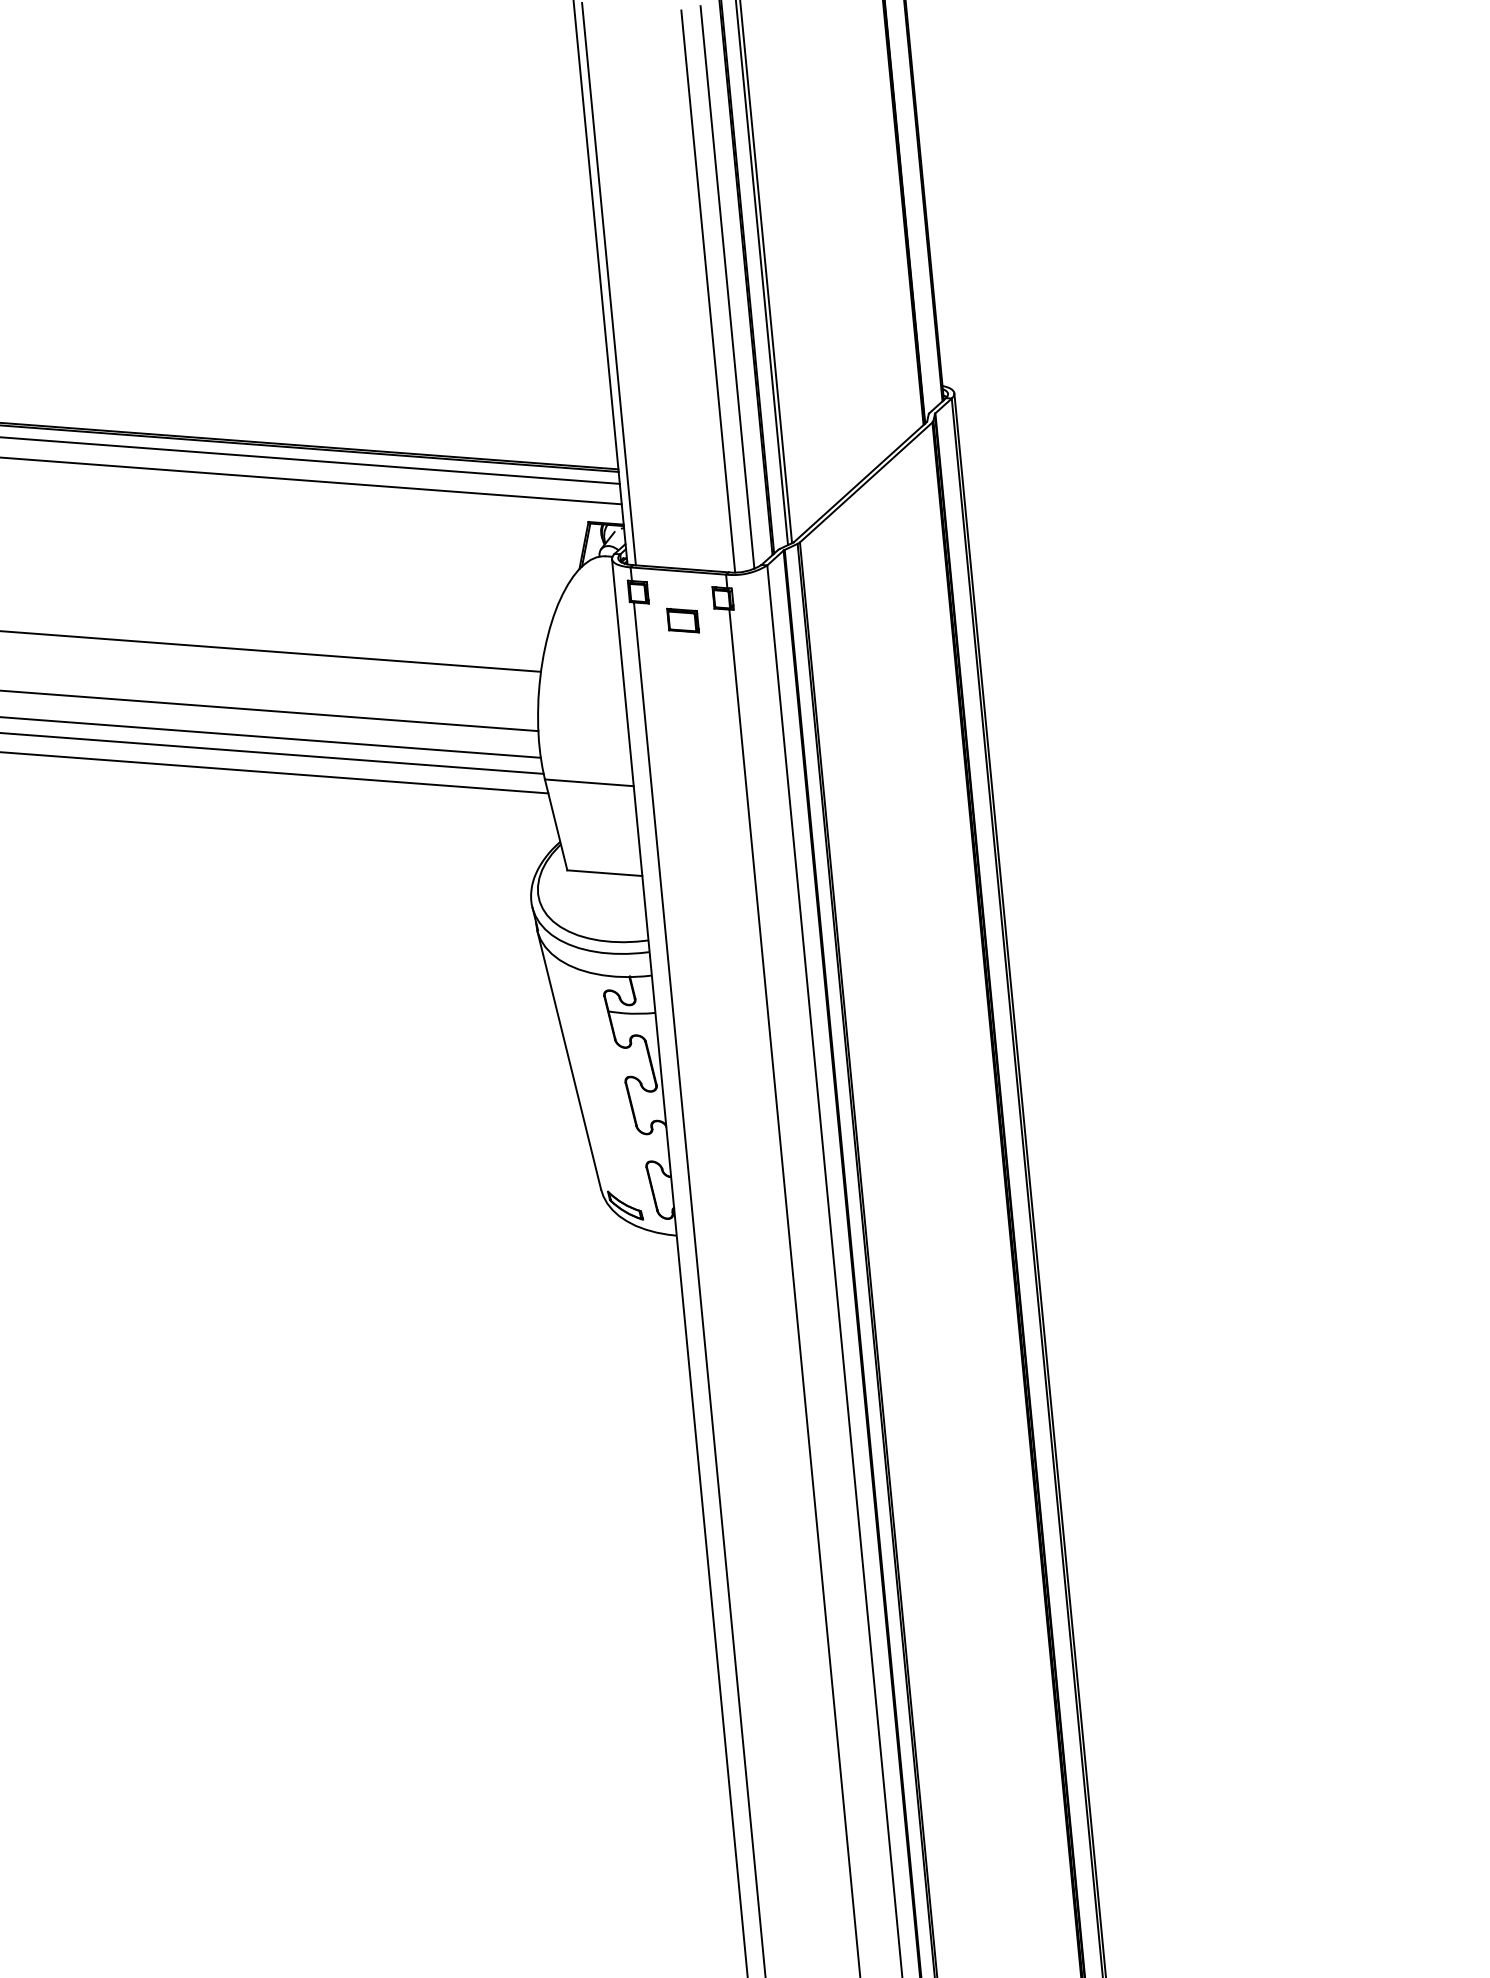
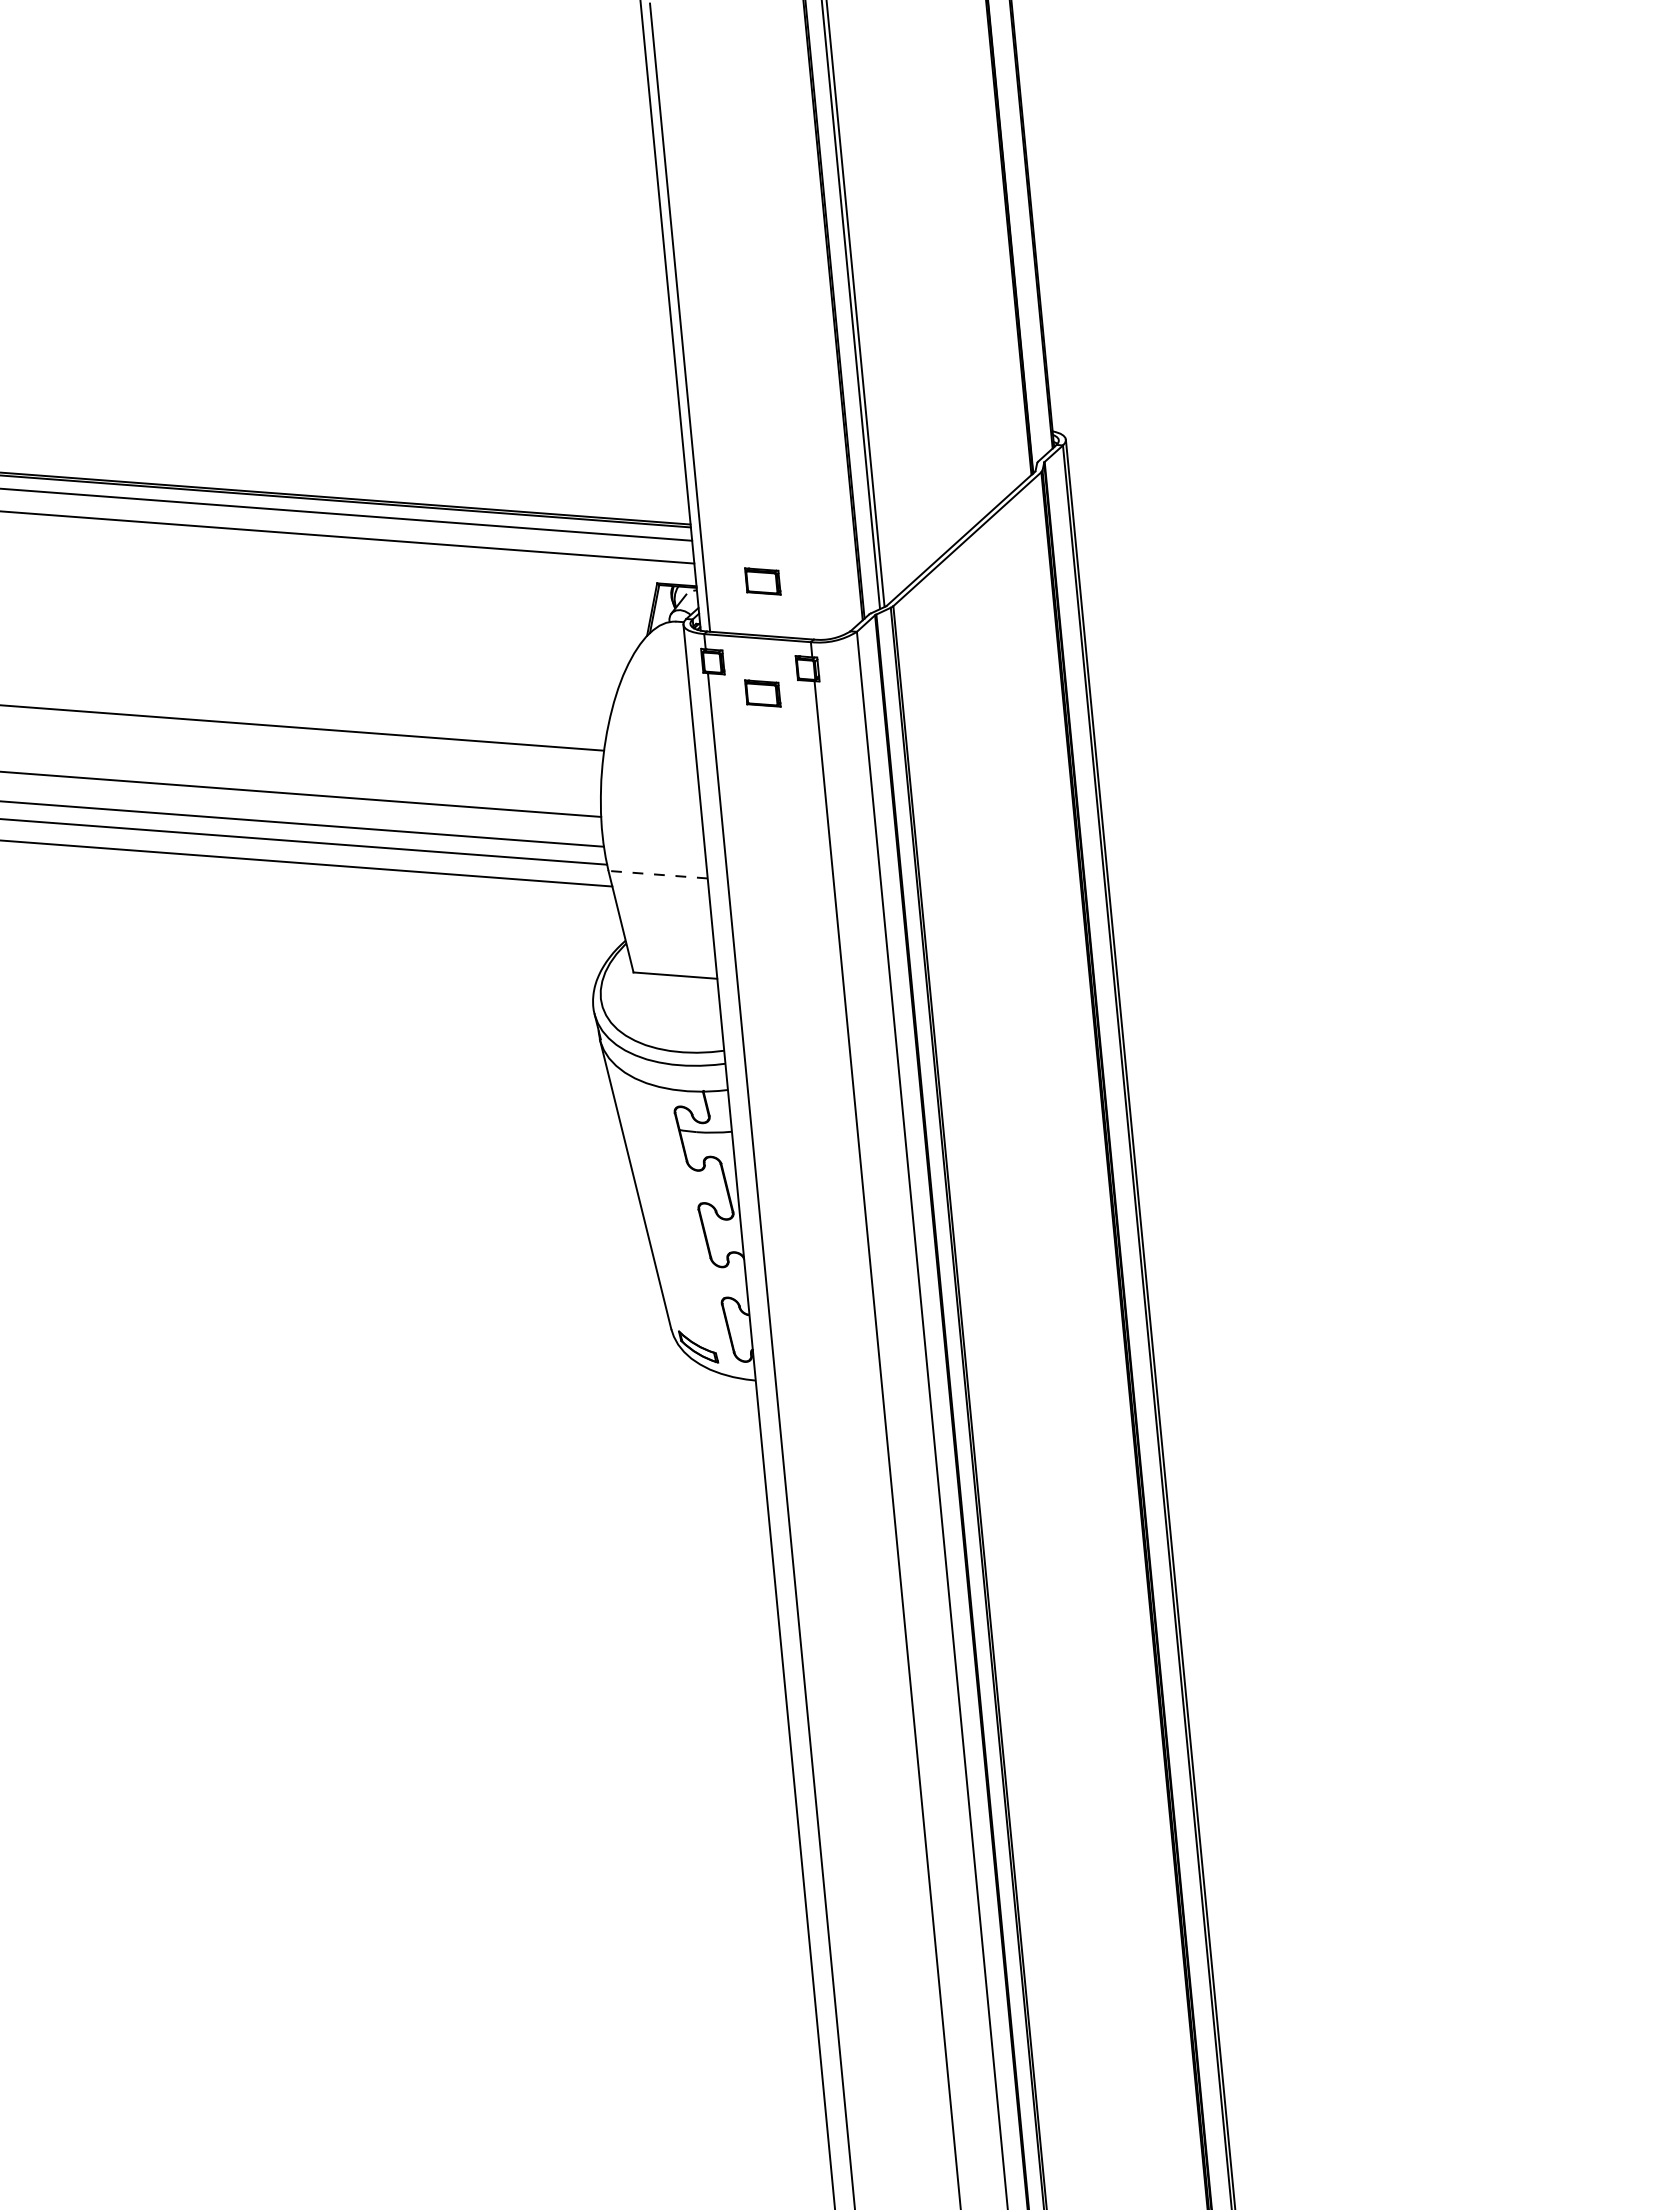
line: (727, 287) -> (812, 321), removed
line: (707, 291) -> (790, 325), removed
part: (682, 520) -> (762, 581), added
line: (589, 782) -> (658, 874), solid -> dashed

